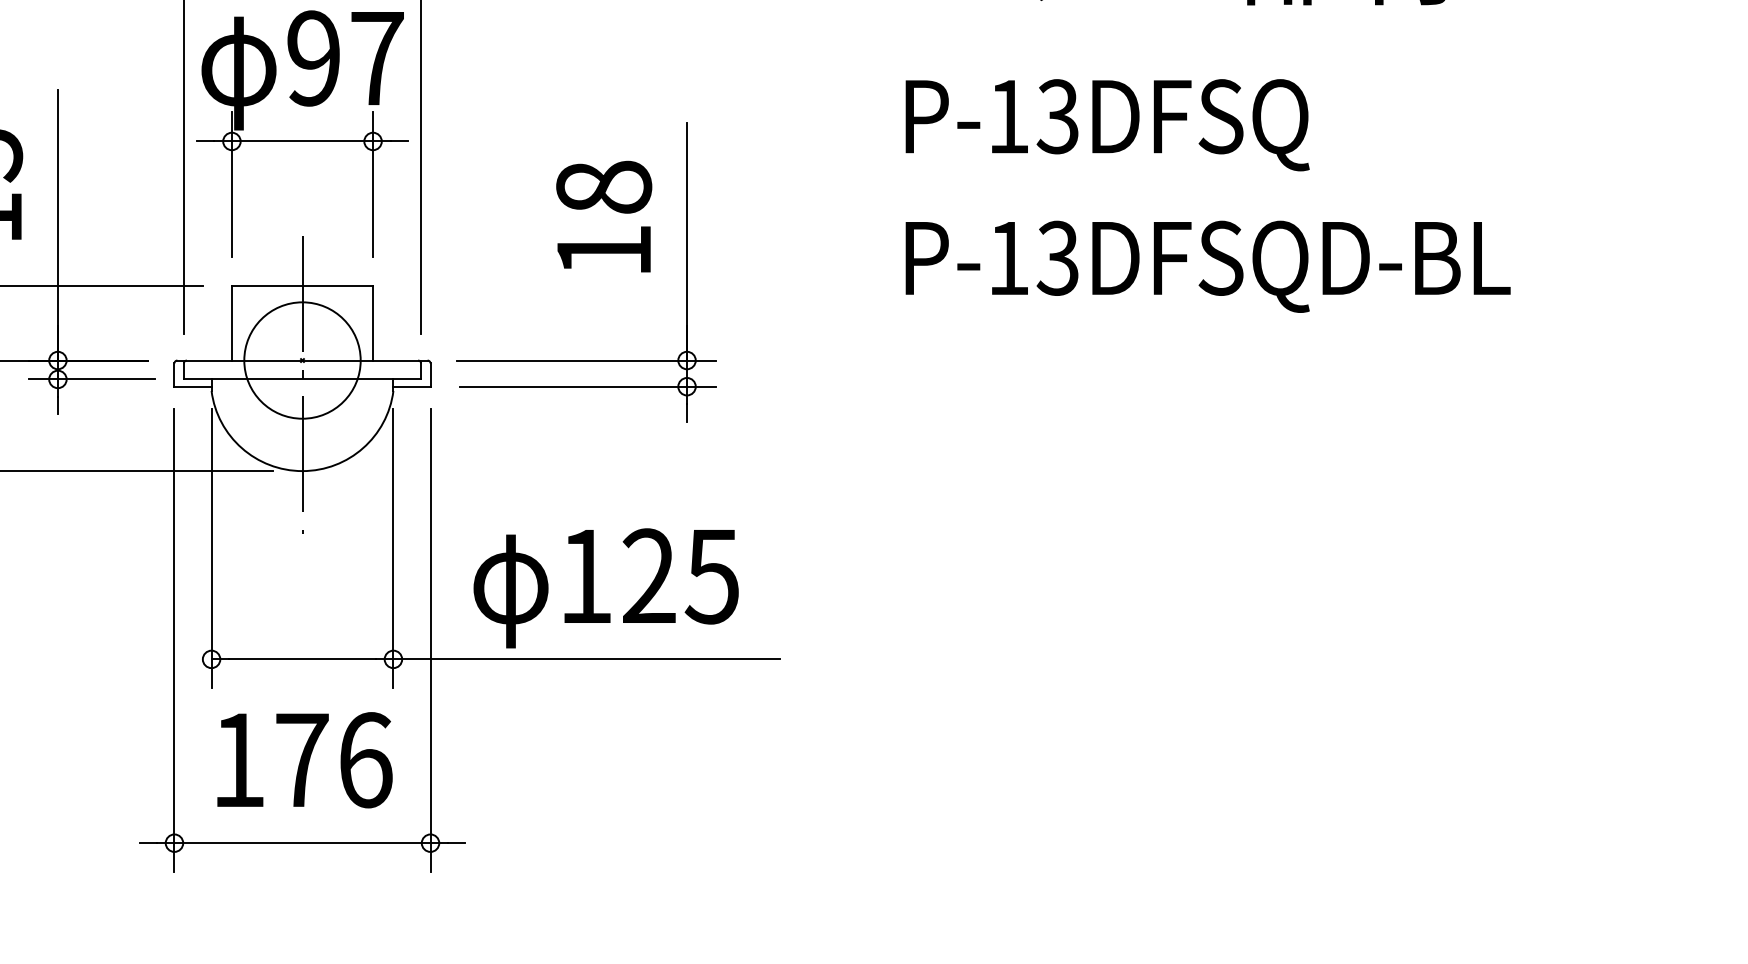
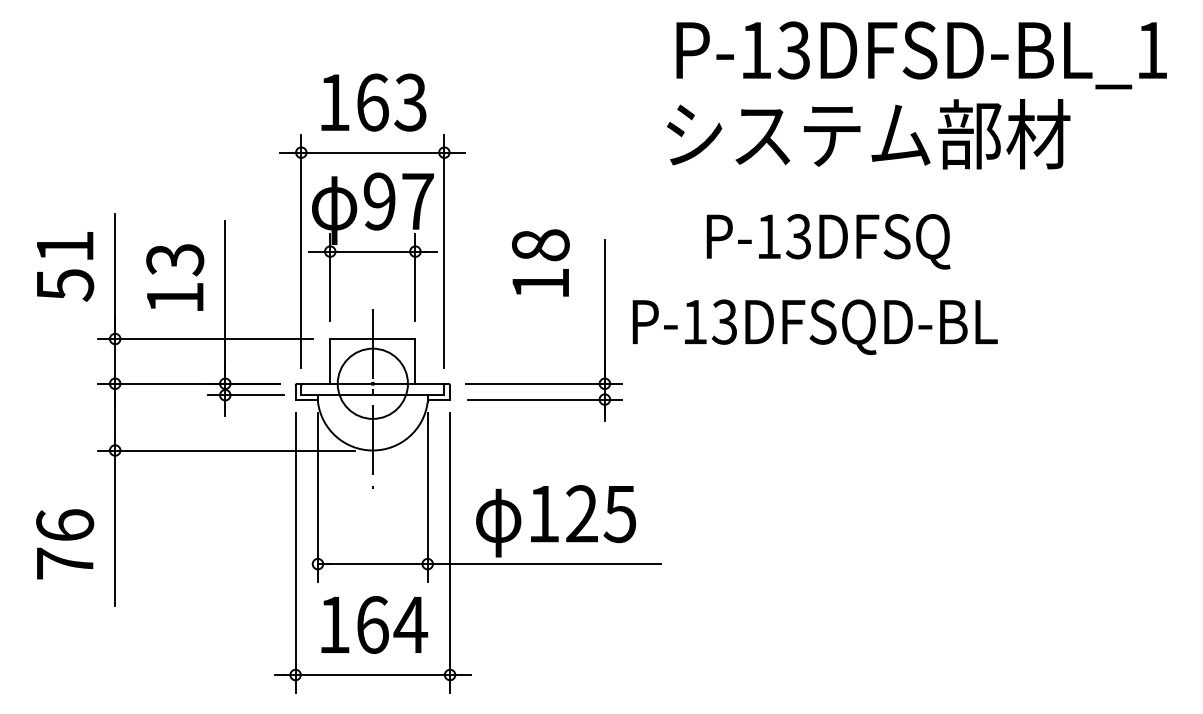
text: (1107, 124) -> (828, 241), moved
text: (603, 215) -> (540, 262), moved
text: (1206, 265) -> (814, 326), moved
text: (335, 759) -> (392, 624), 176 -> 164

